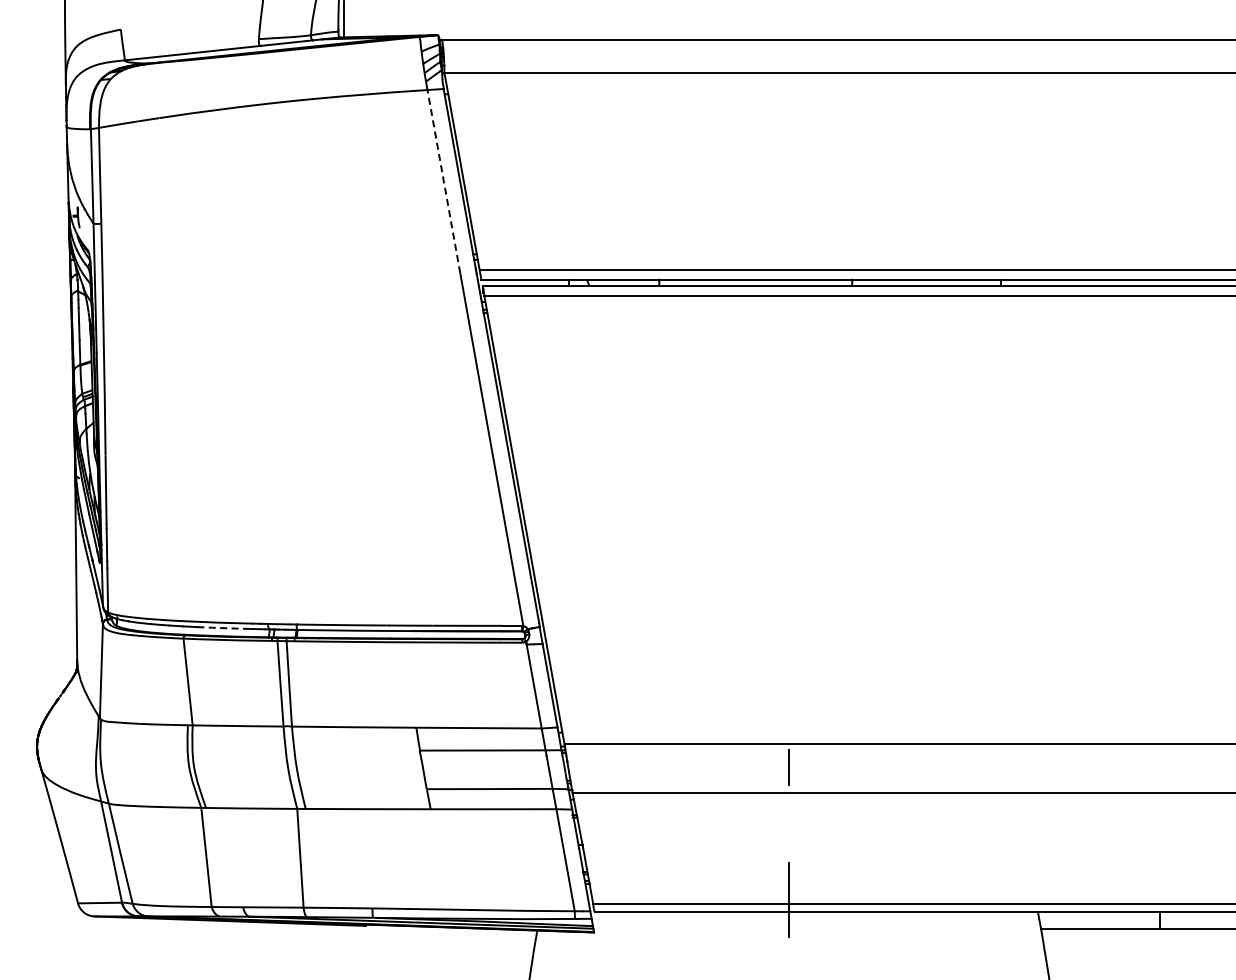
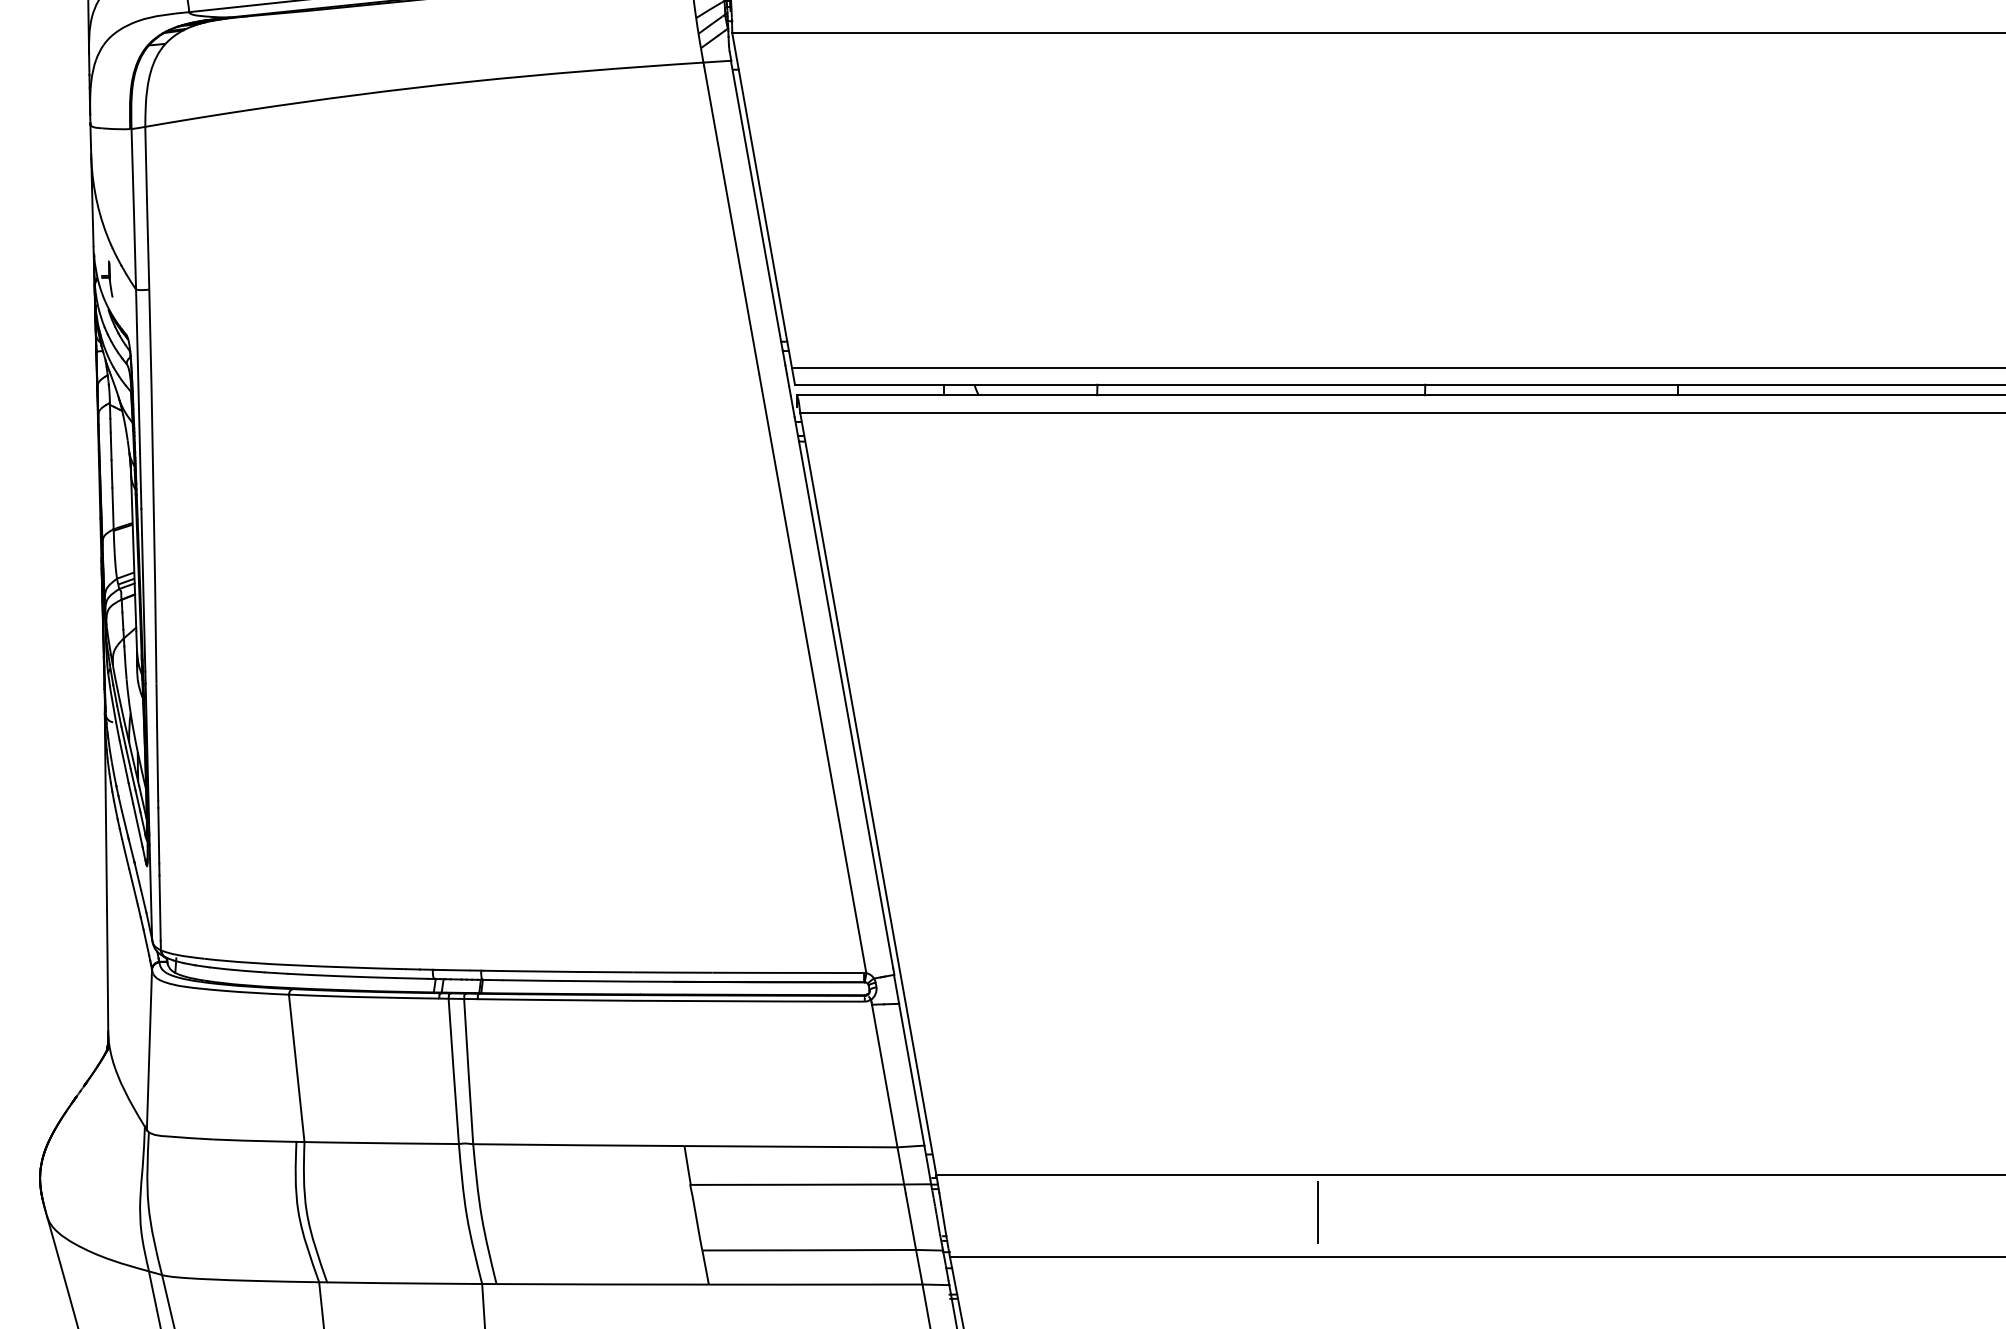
line: (443, 182) -> (730, 219), dashed -> solid
line: (222, 628) -> (355, 977), dashed -> solid

